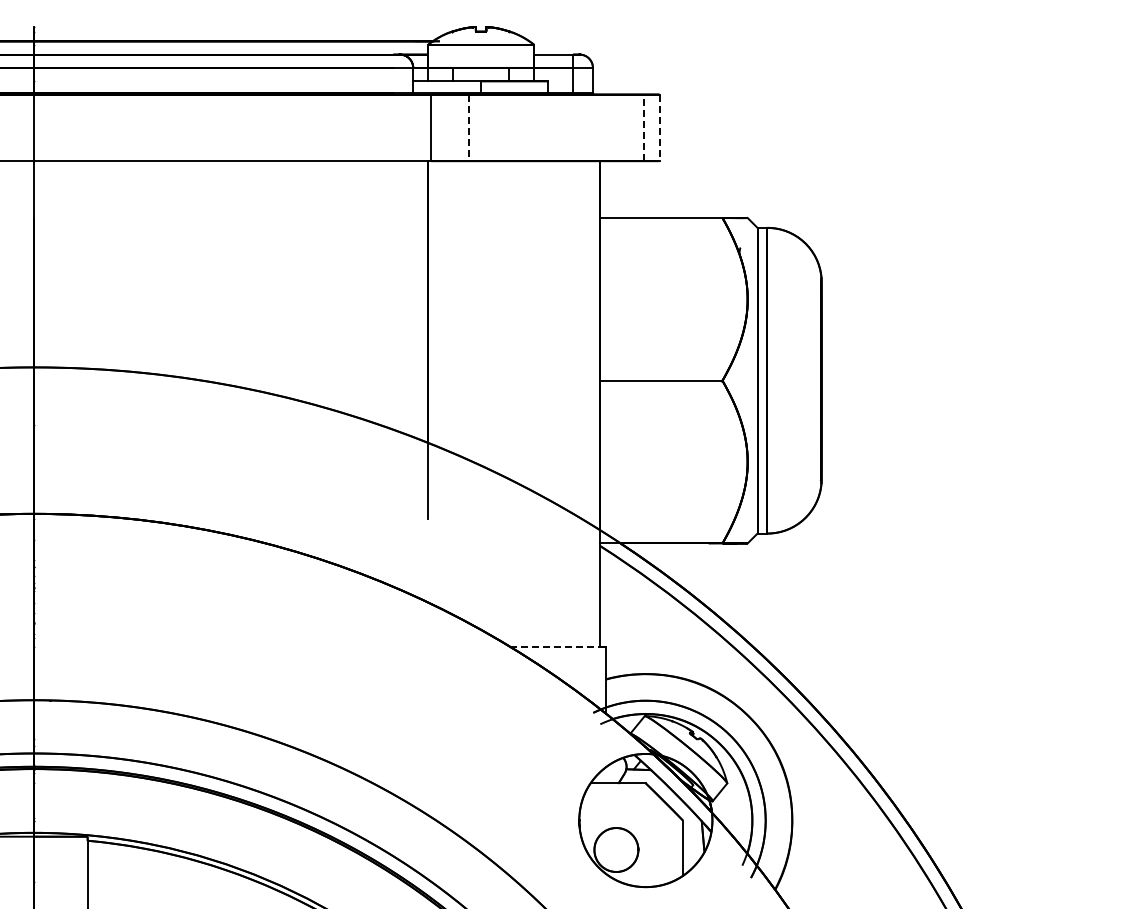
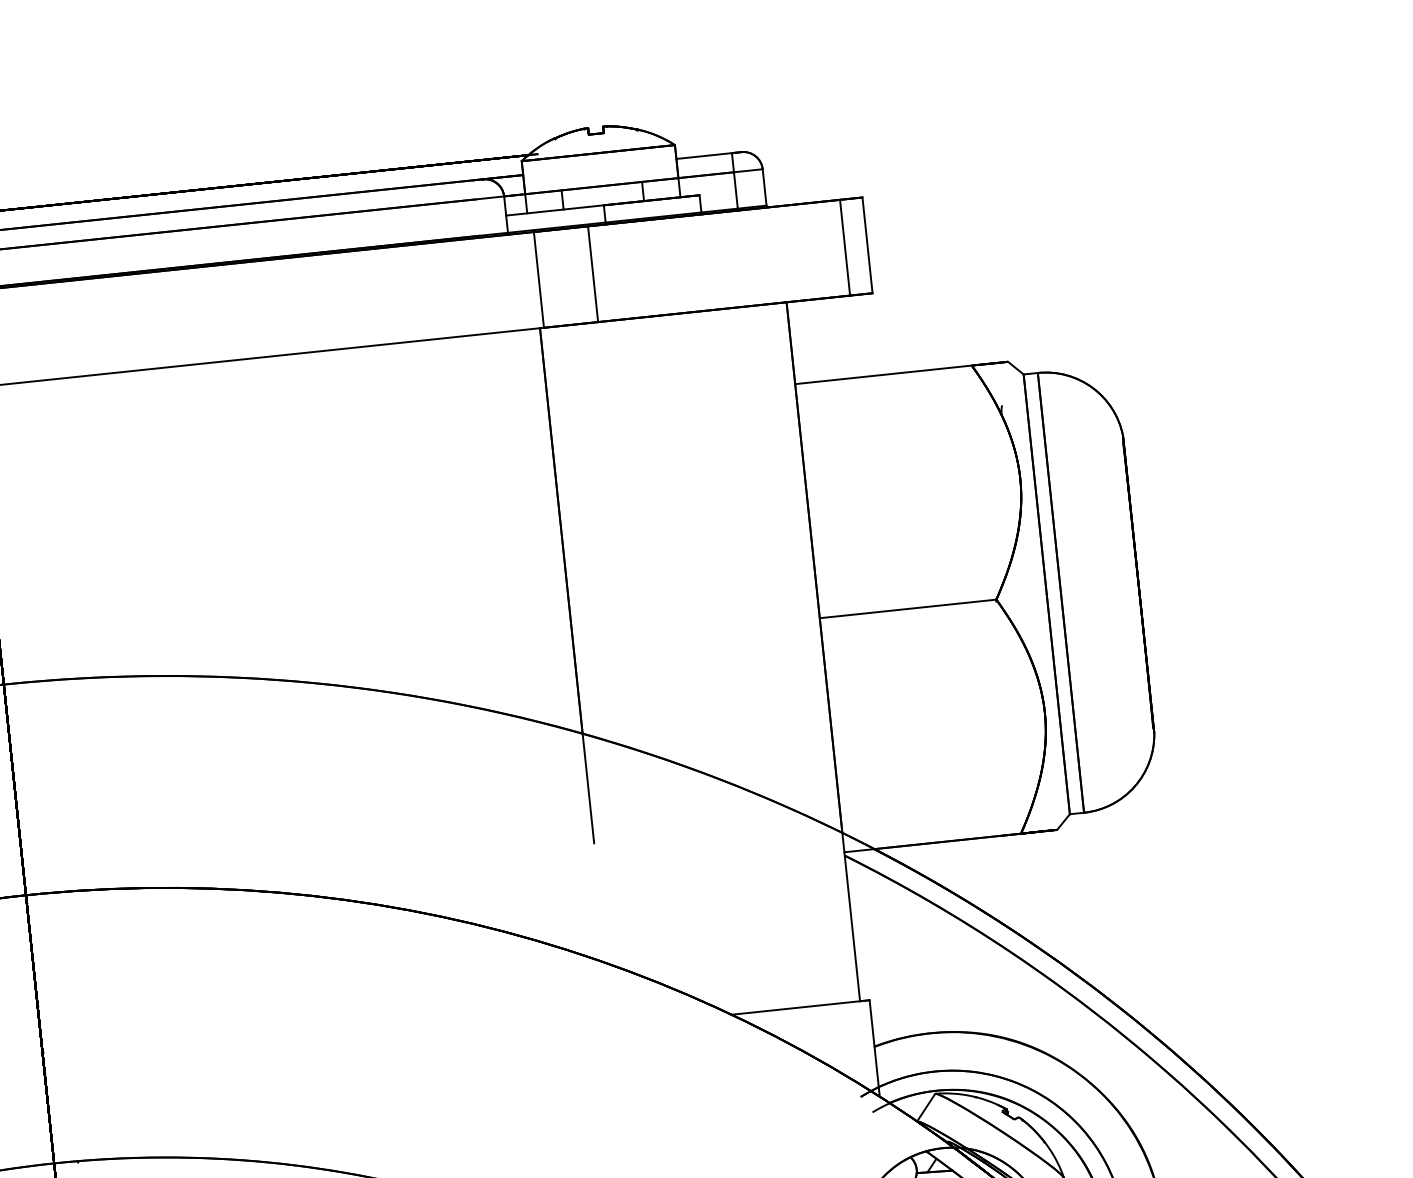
line: (643, 127) -> (844, 247), dashed -> solid
line: (468, 128) -> (592, 275), dashed -> solid
line: (659, 128) -> (867, 246), dashed -> solid
line: (555, 646) -> (796, 1007), dashed -> solid

